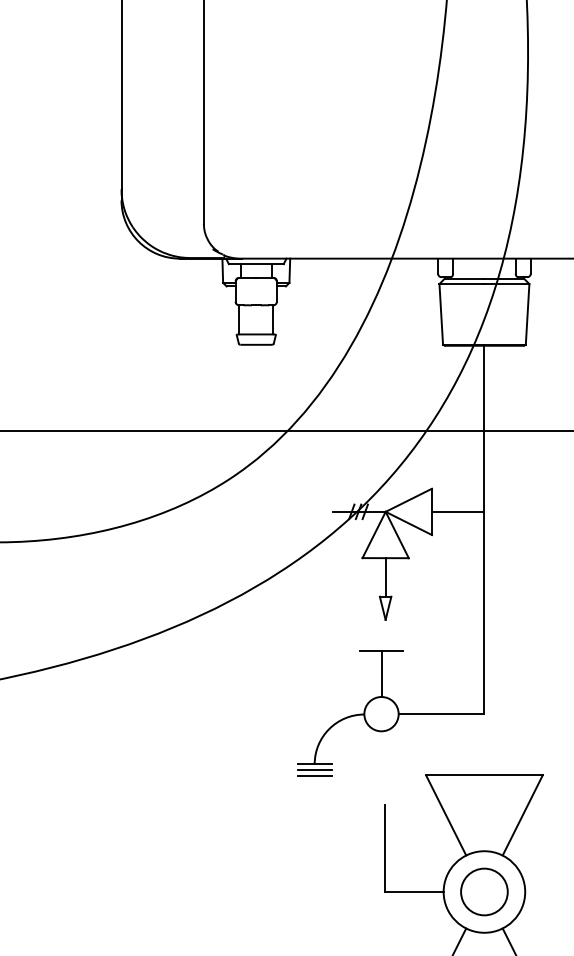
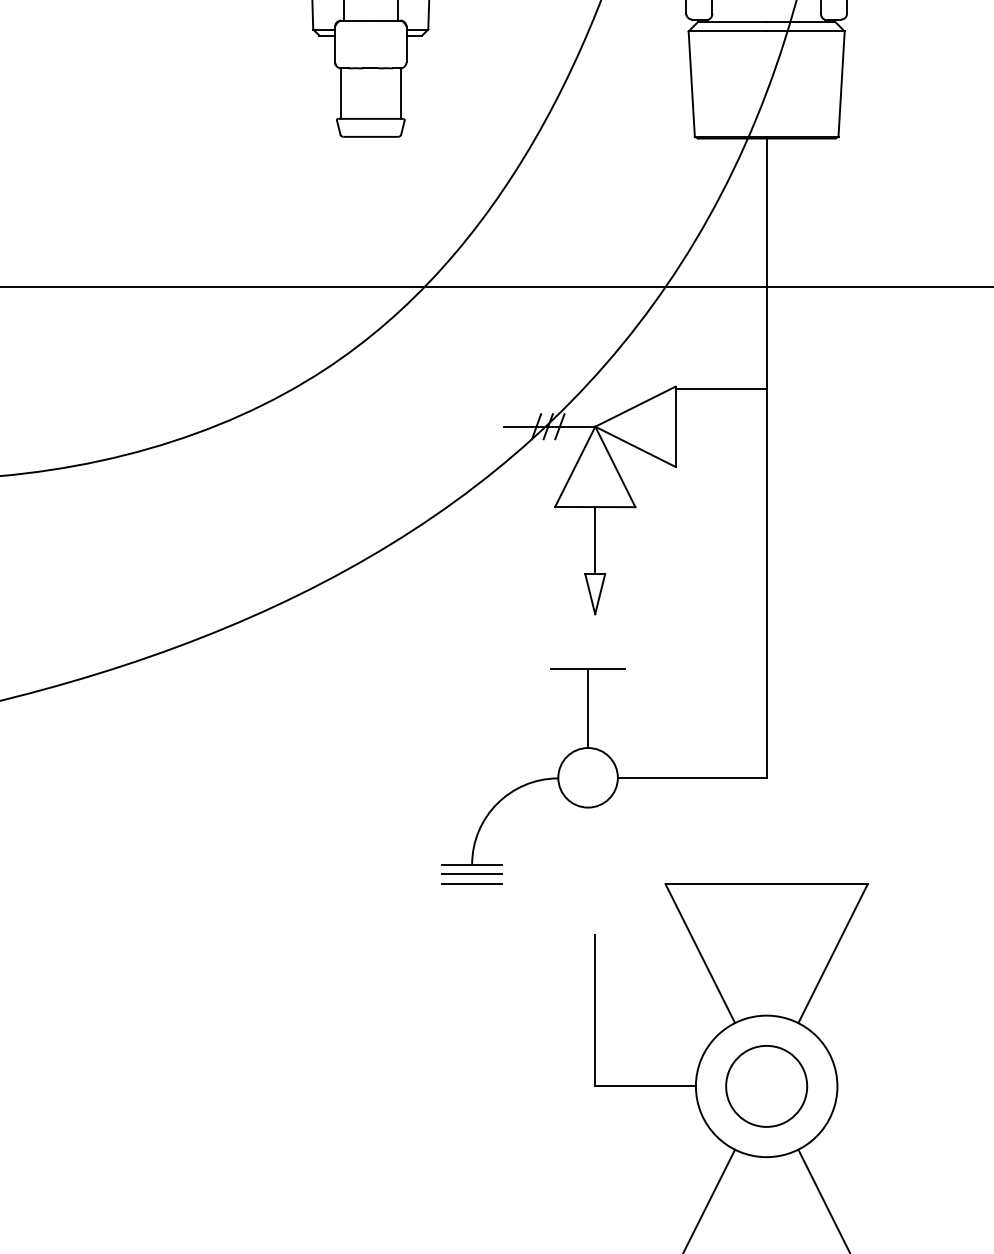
line: (457, 511) -> (719, 387), moved

